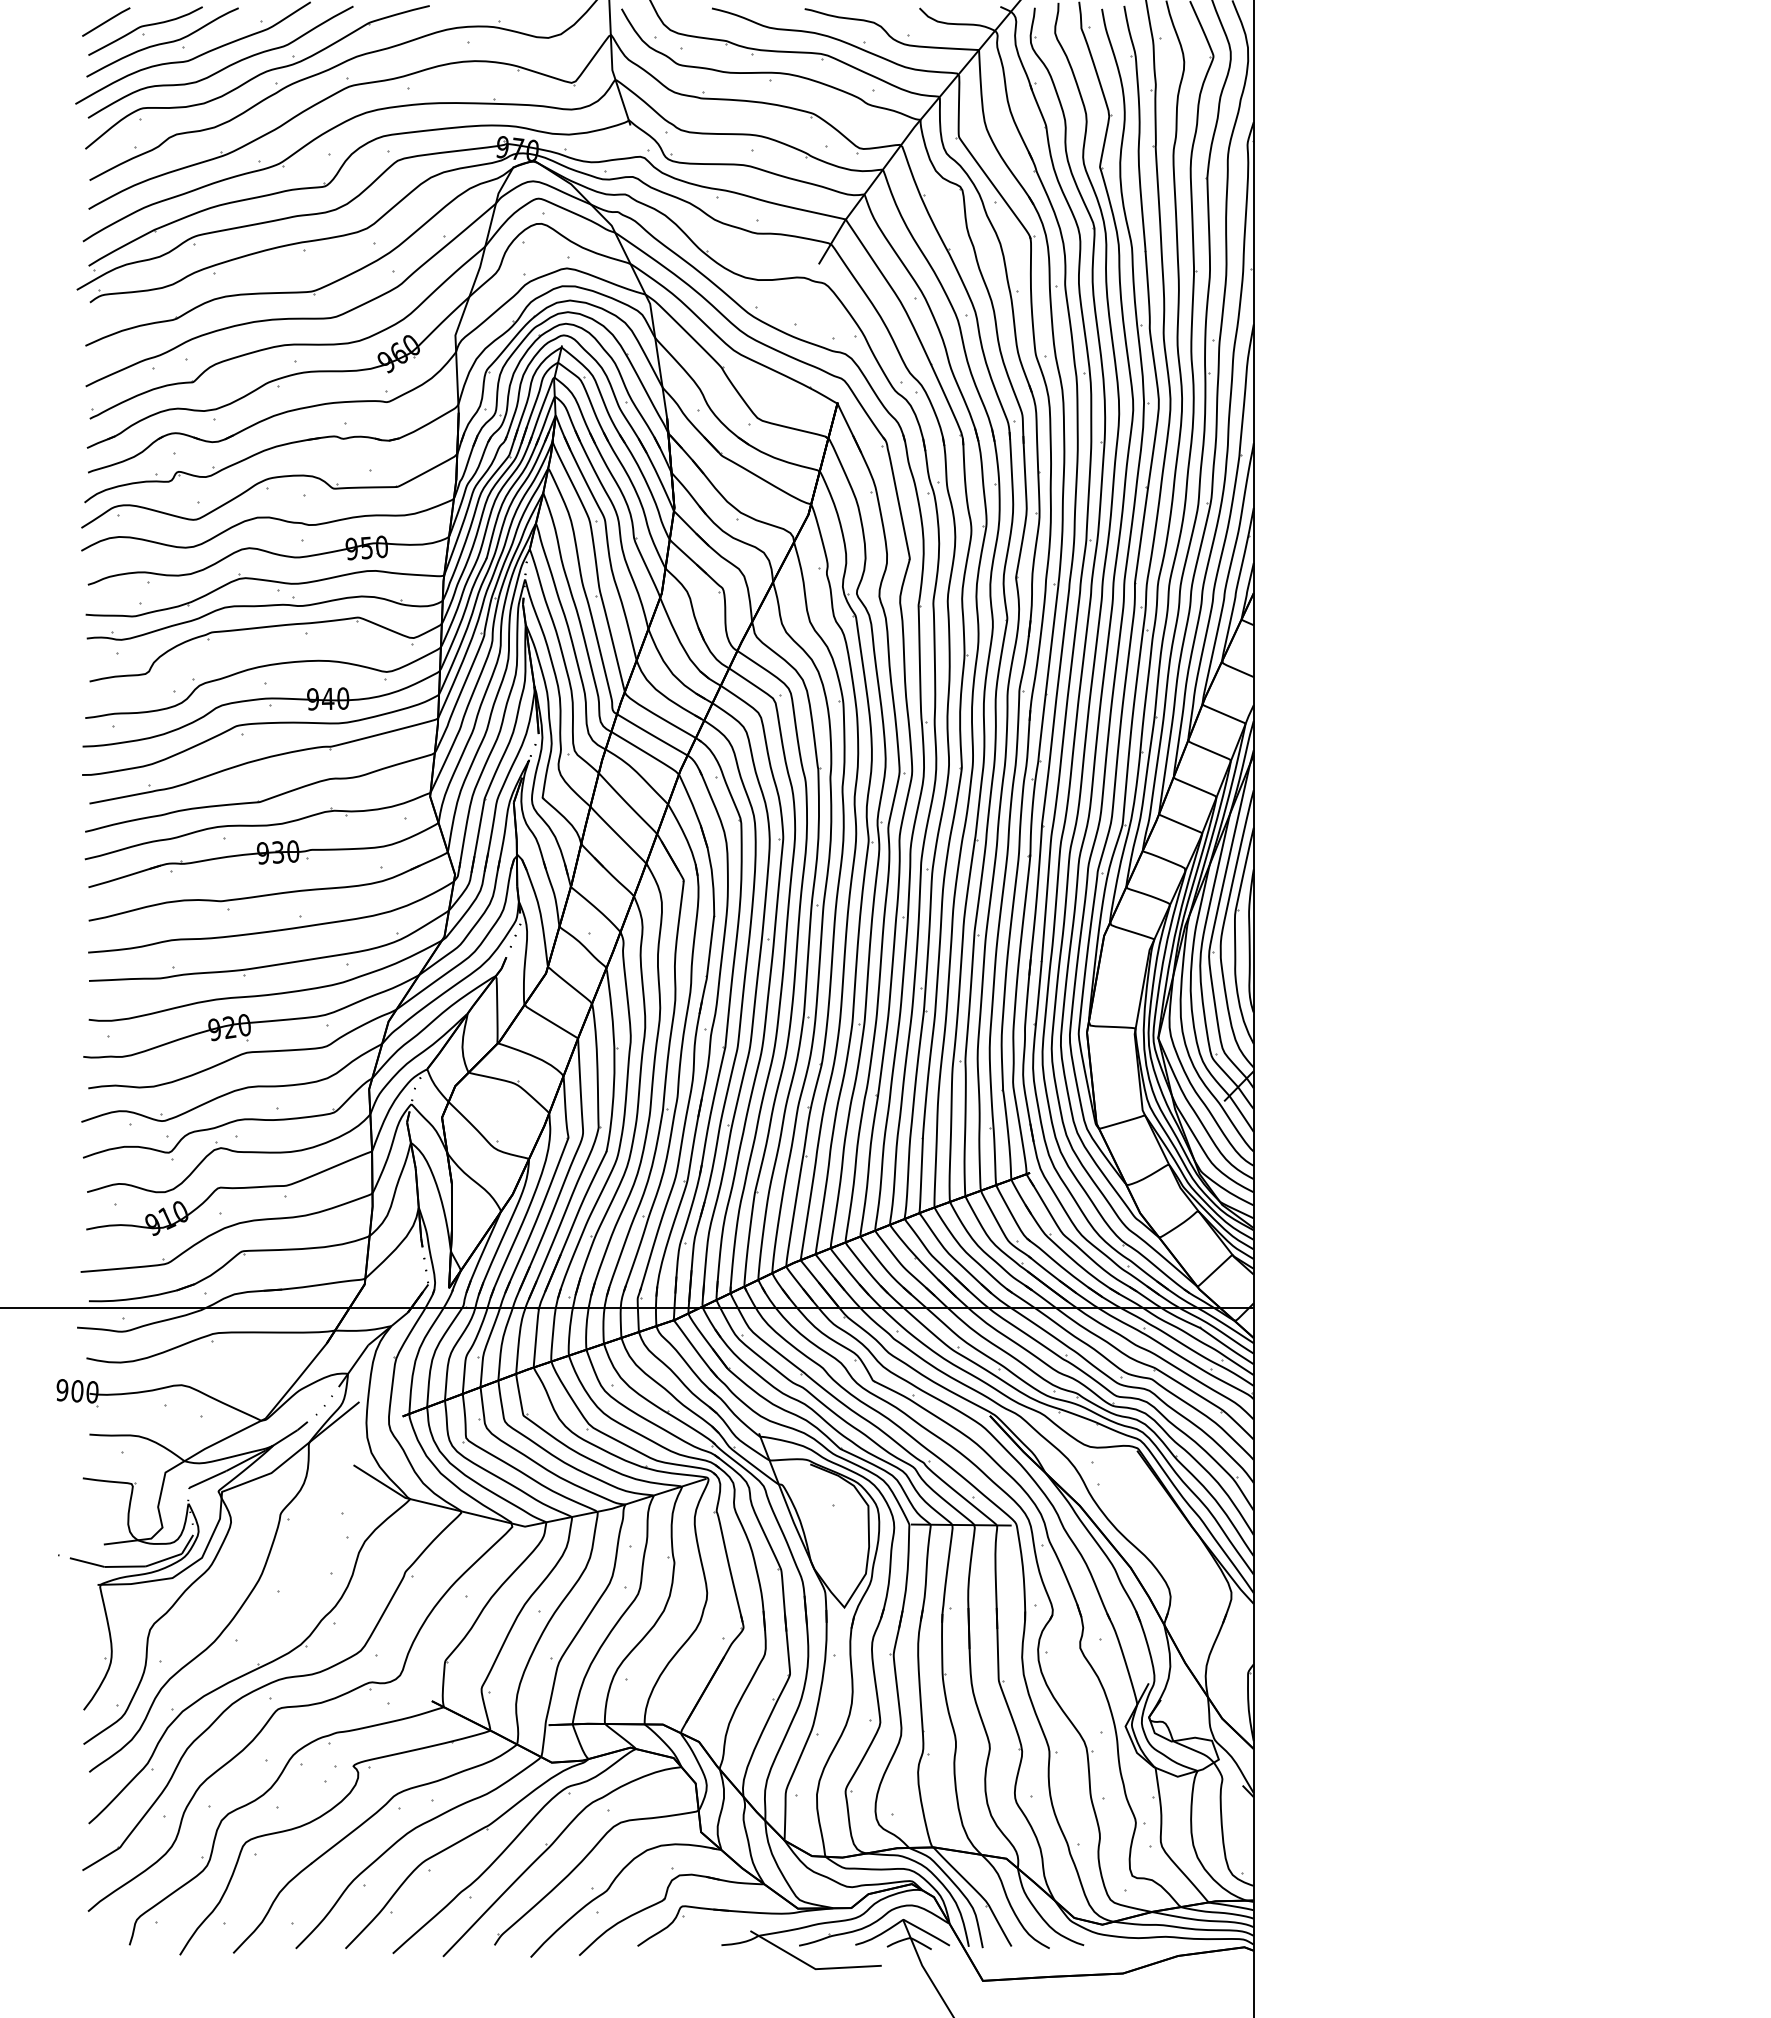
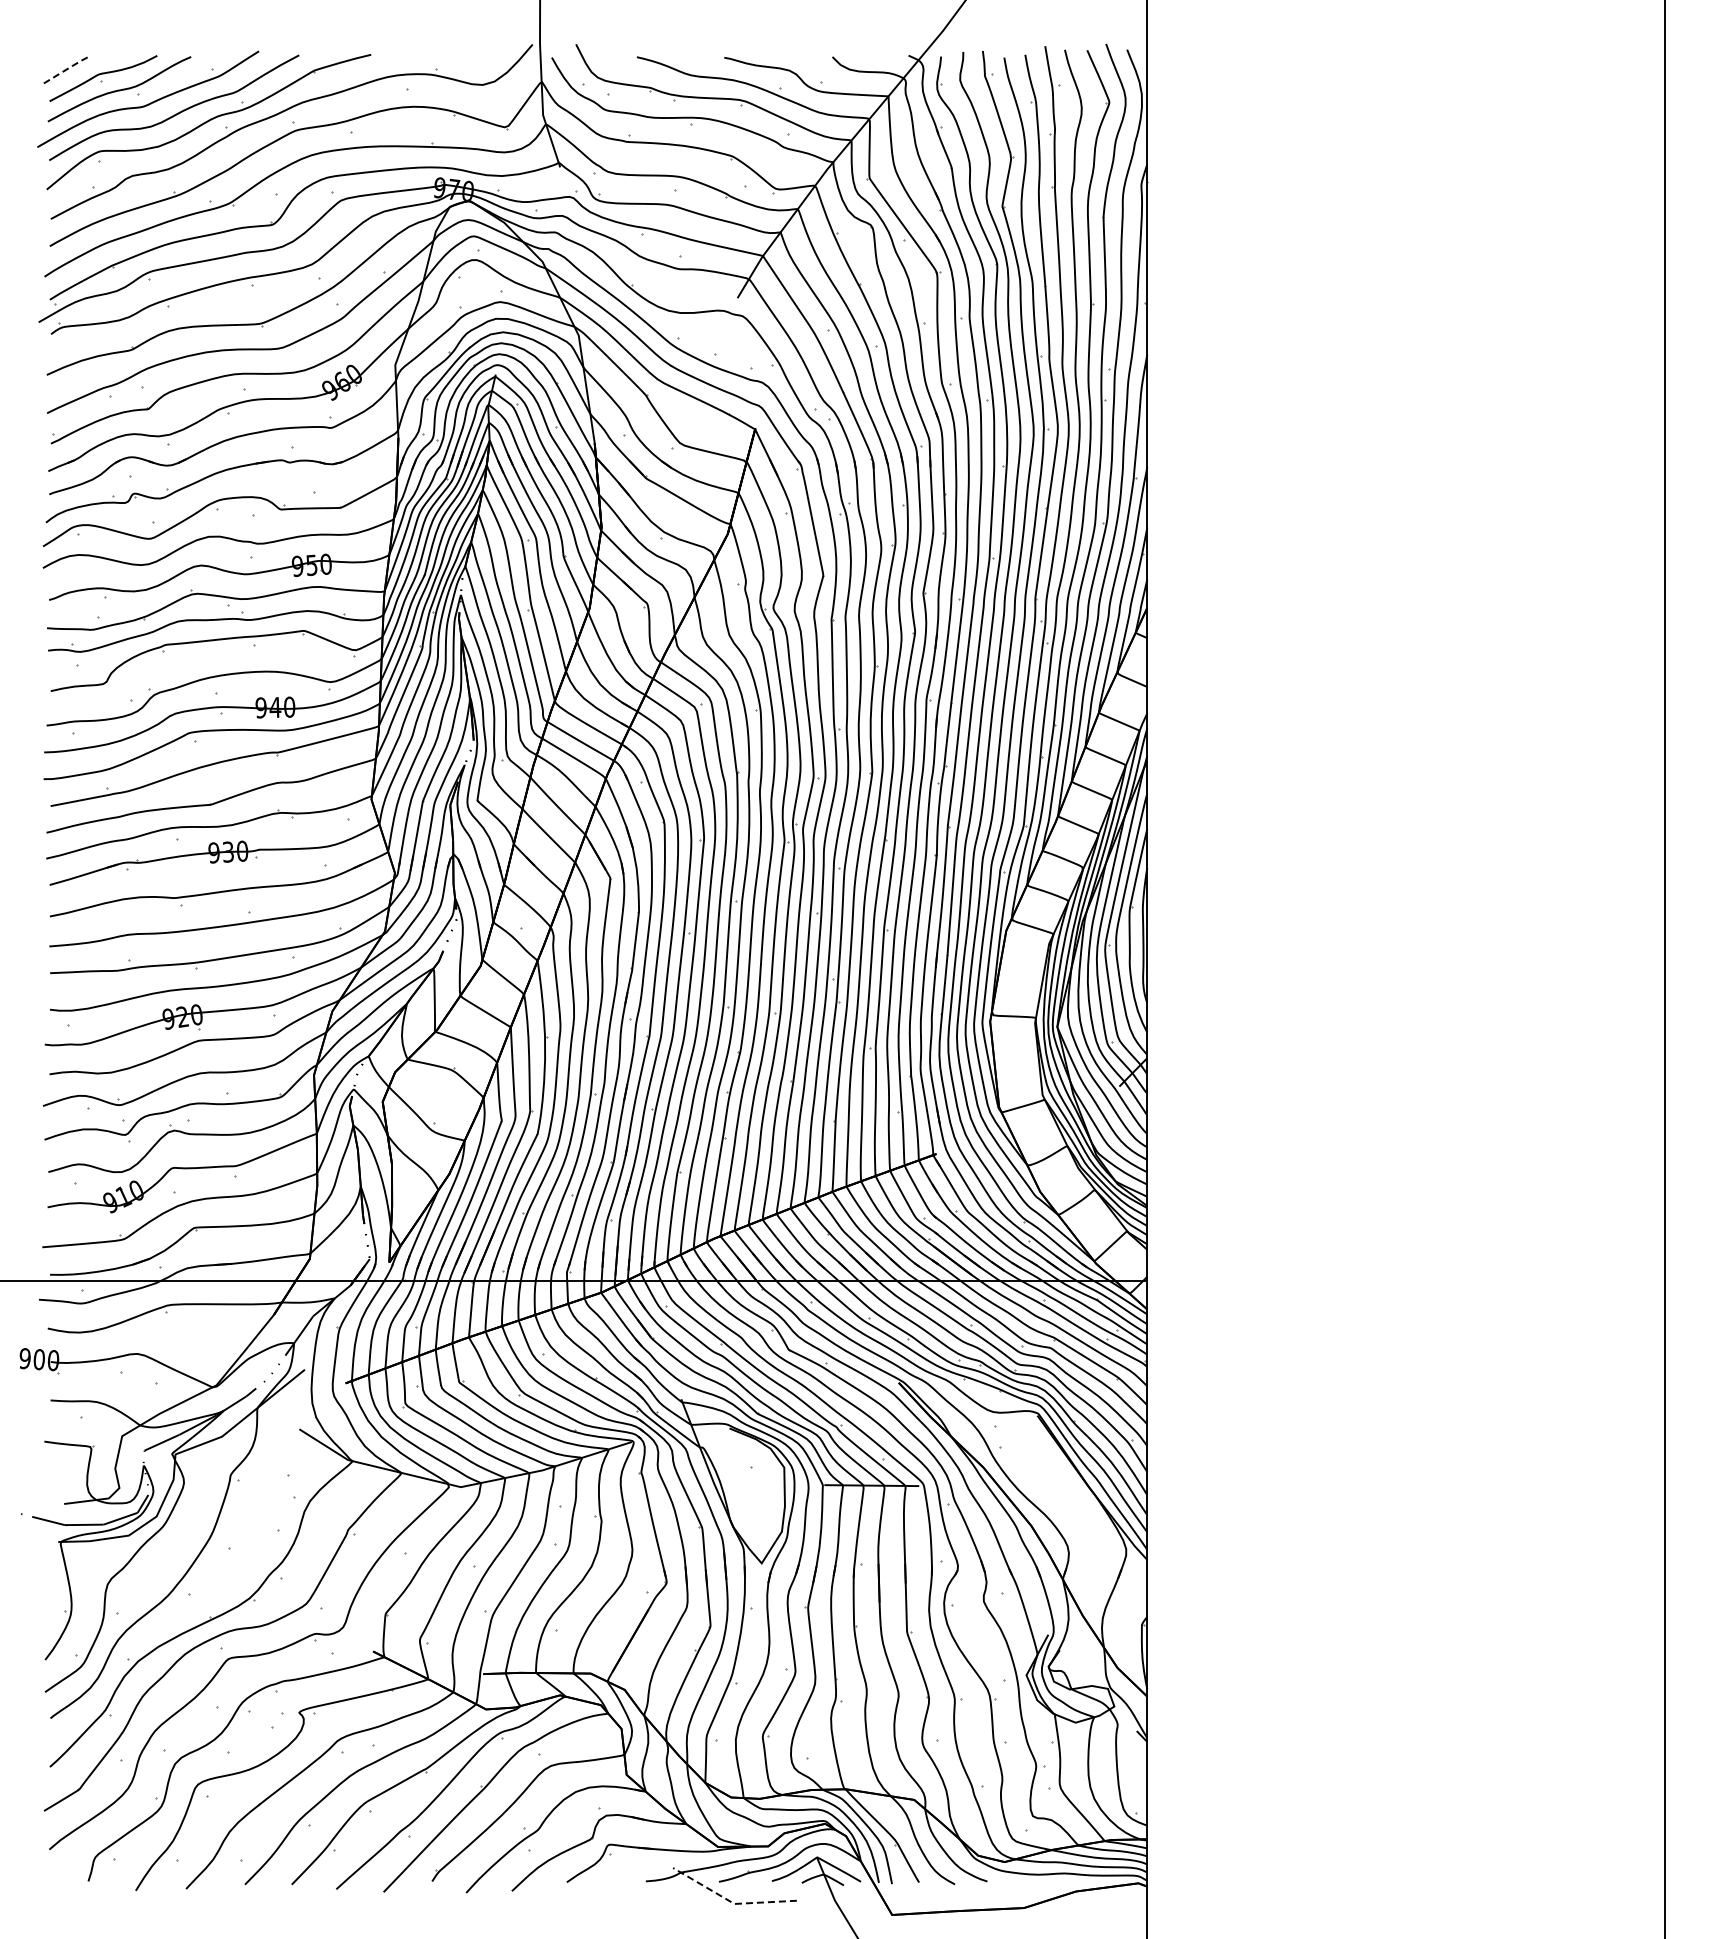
line: (107, 20) -> (67, 68), solid -> dashed
line: (812, 1966) -> (731, 1901), solid -> dashed

